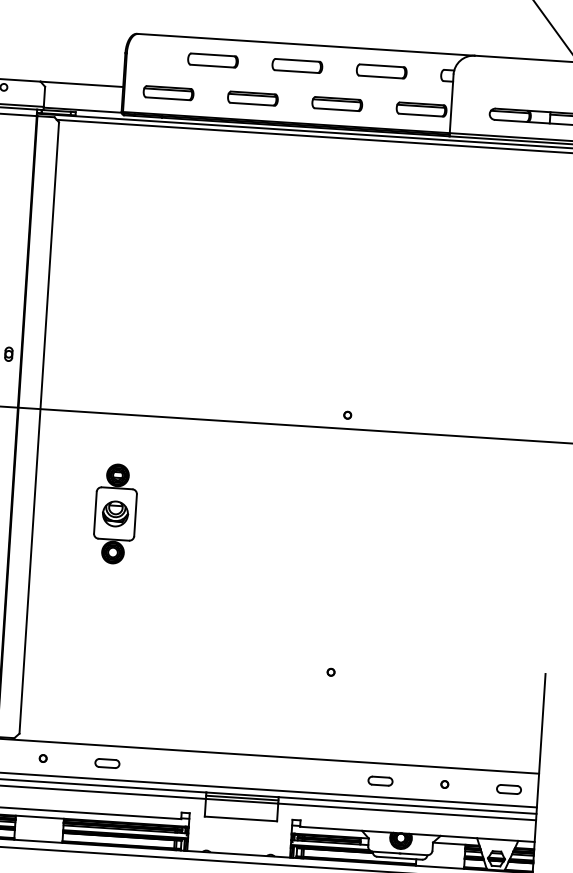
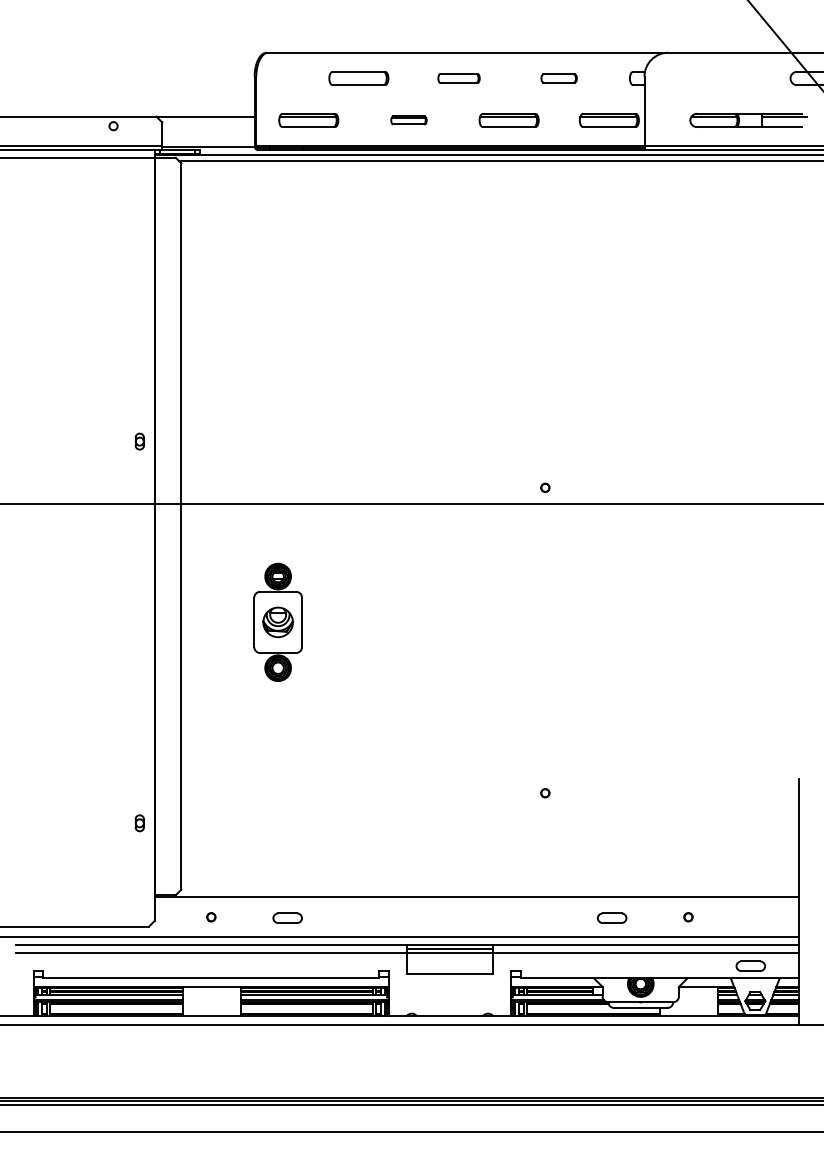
part: (296, 65) -> (458, 78), size x0.7
part: (381, 71) -> (558, 78), size x0.6
part: (252, 98) -> (408, 120), size x0.6
part: (508, 788) -> (750, 965), moved

